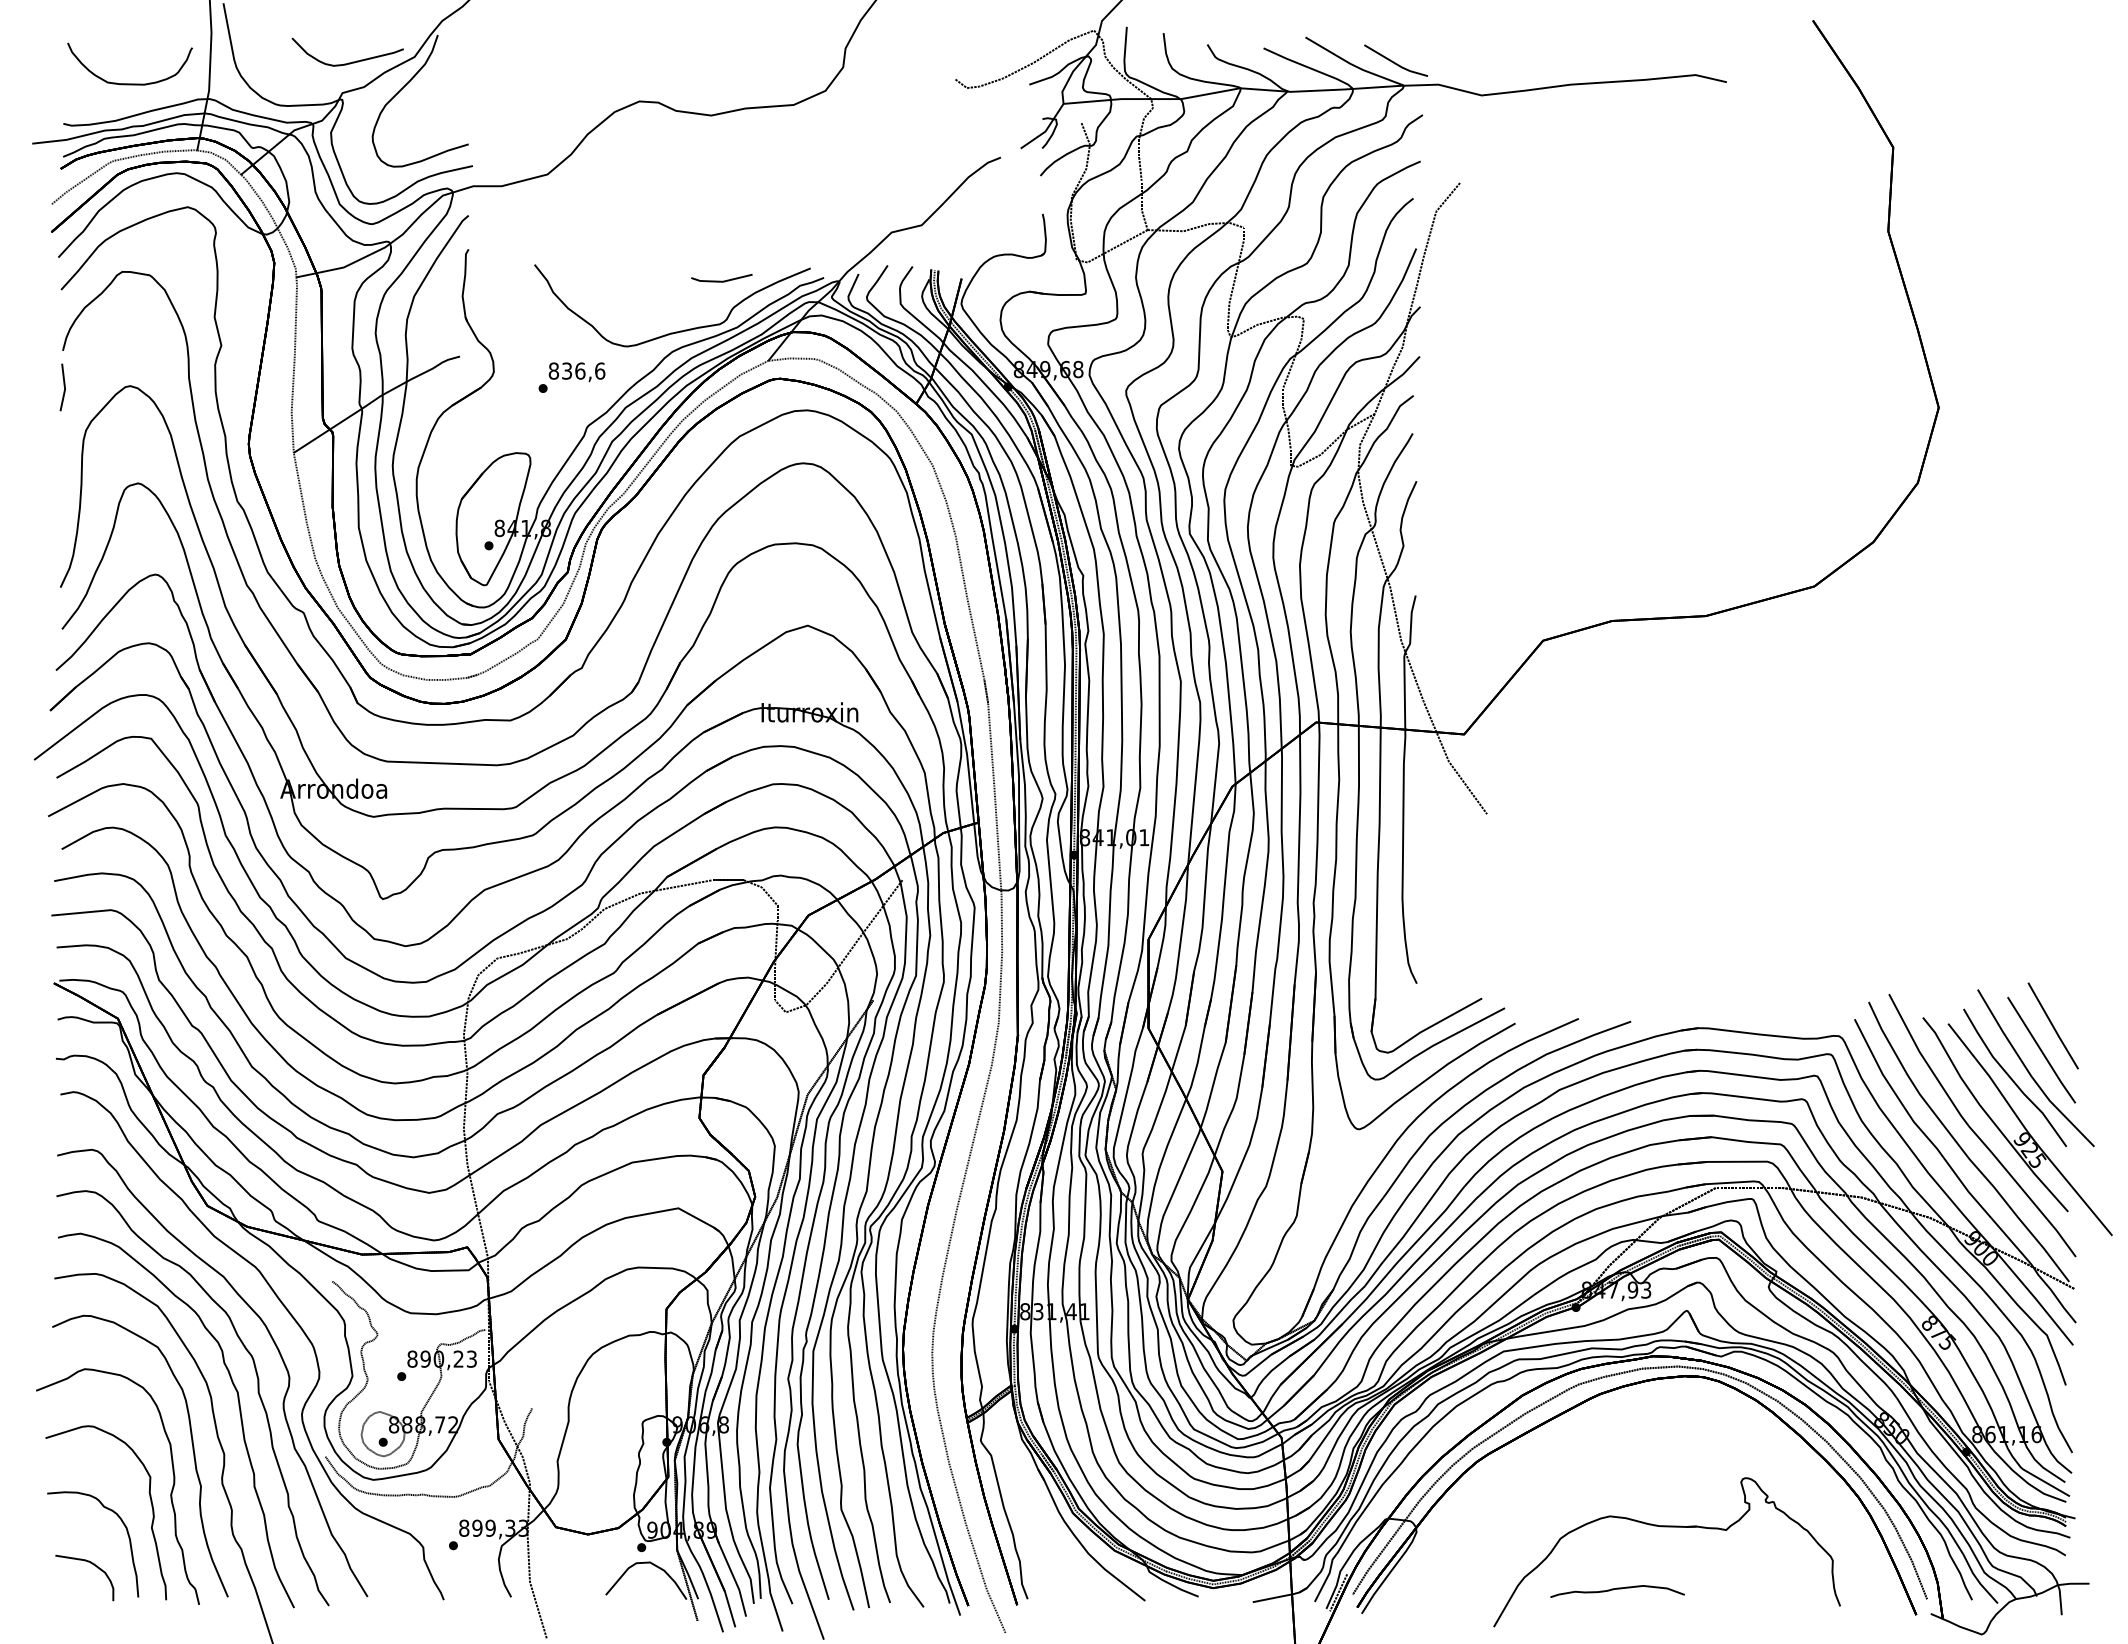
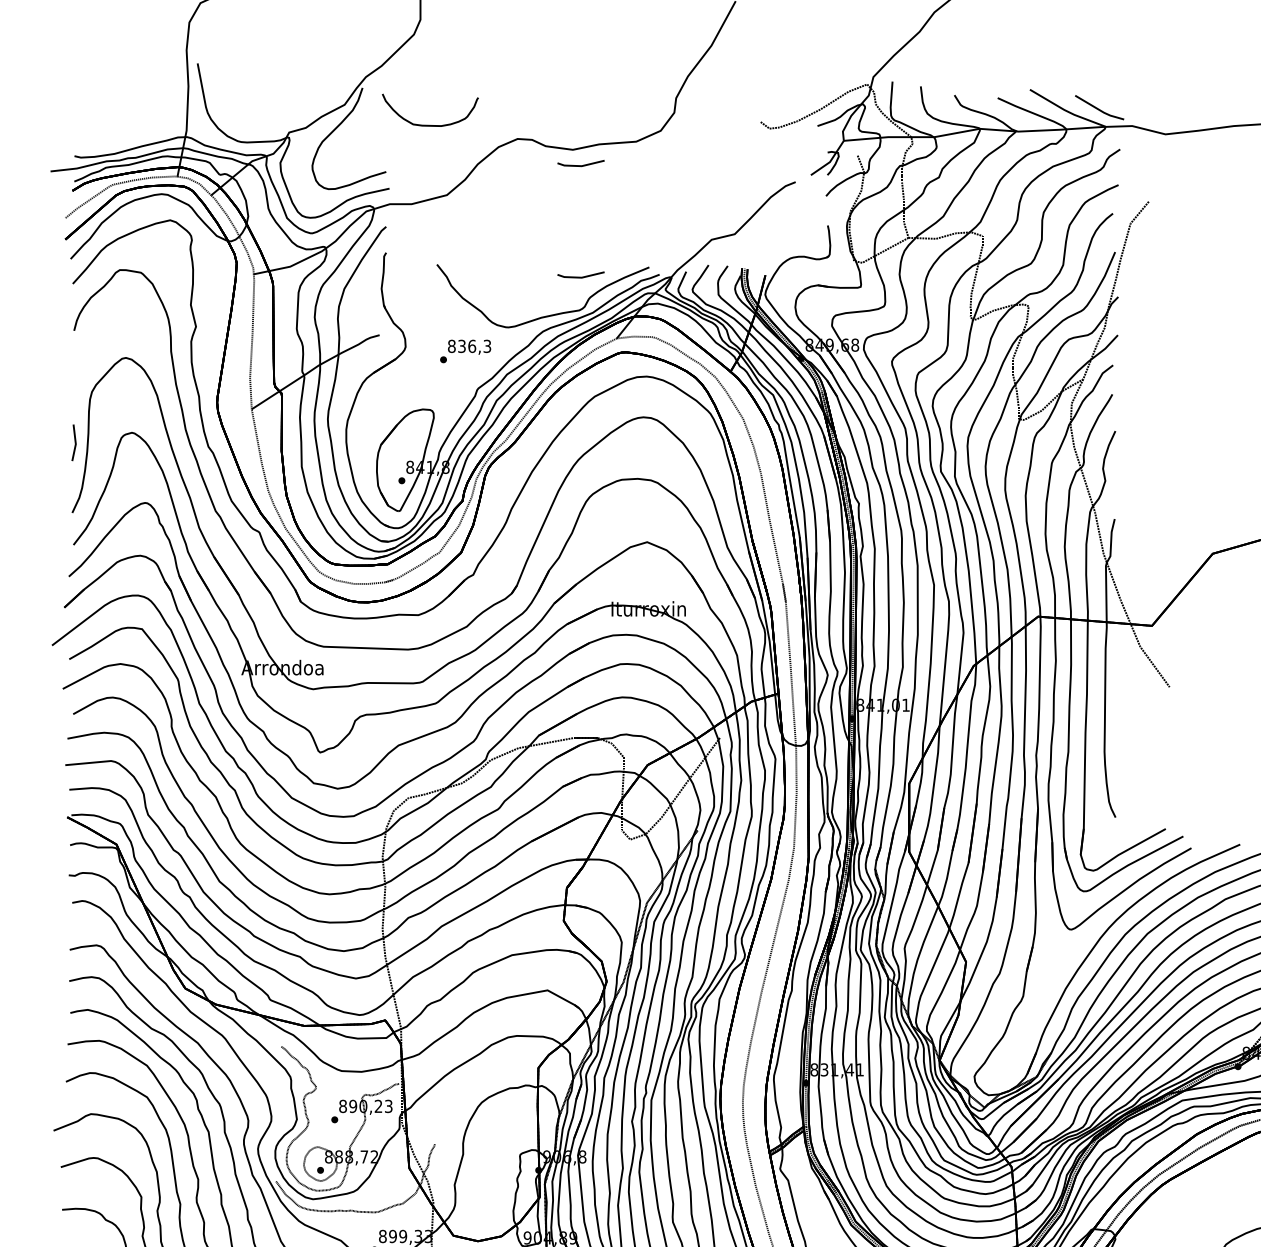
curve: (348, 62) -> (293, 109), removed
curve: (129, 83) -> (429, 125), moved
line: (721, 135) -> (580, 165), added
text: (600, 370) -> (487, 345), 836,6 -> 836,3
line: (63, 386) -> (74, 442), moved

